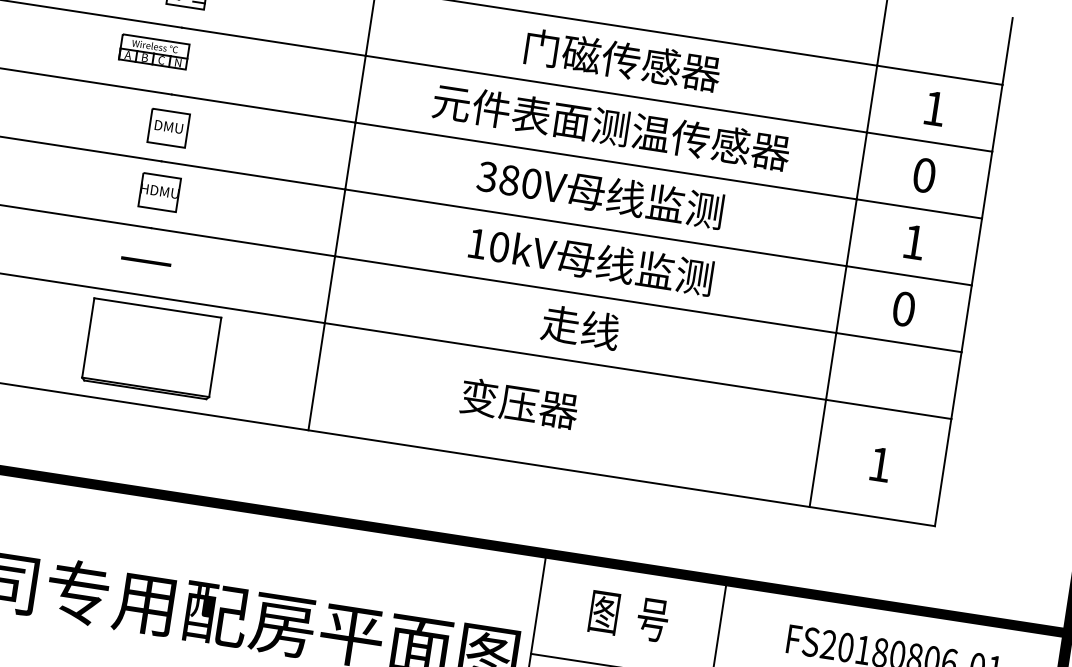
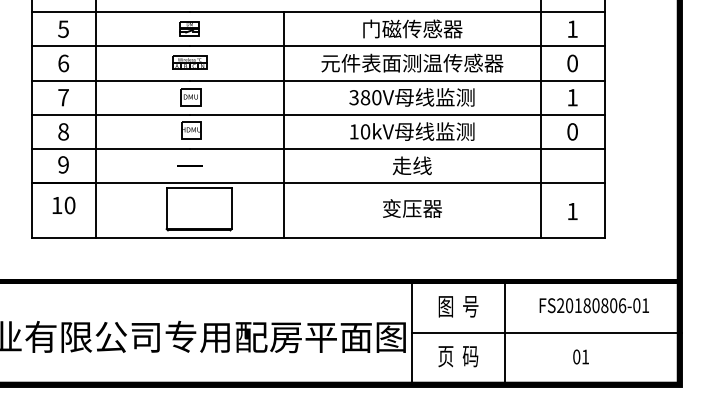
part: (153, 51) -> (189, 62), moved
text: (519, 403) -> (412, 208), moved

